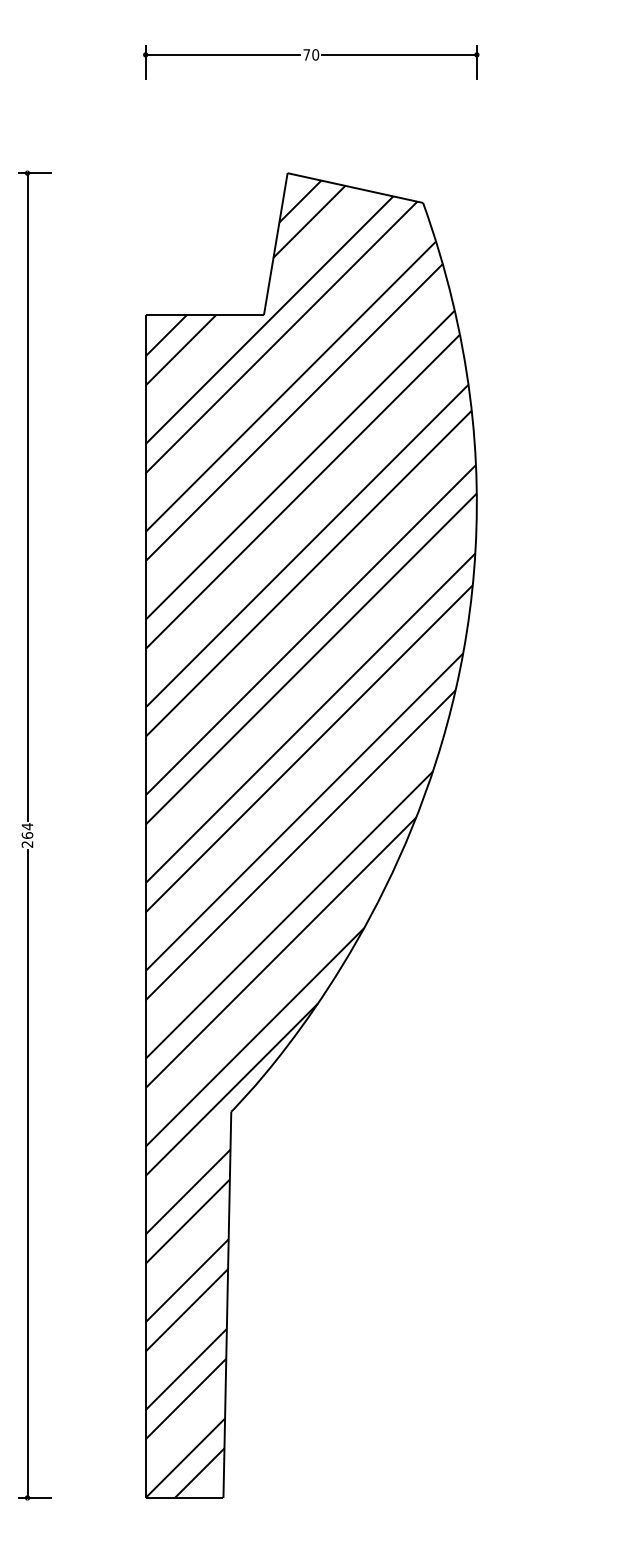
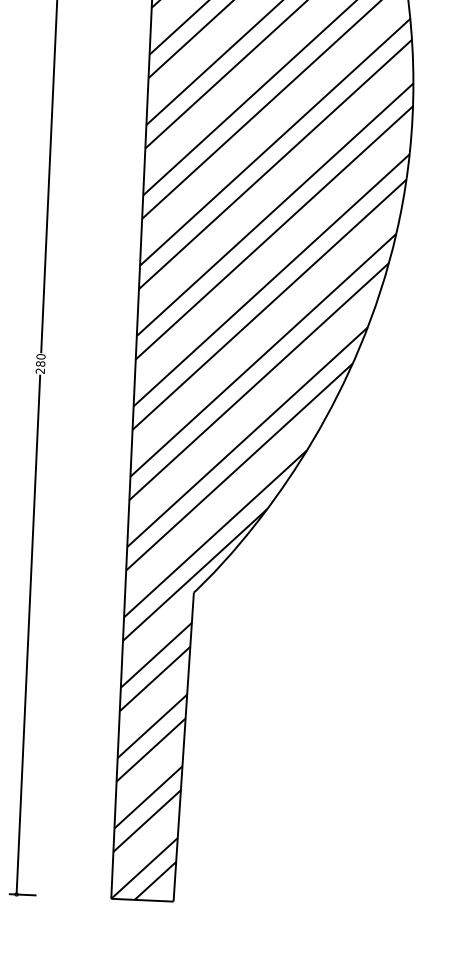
text: (27, 830) -> (40, 359), 264 -> 280

